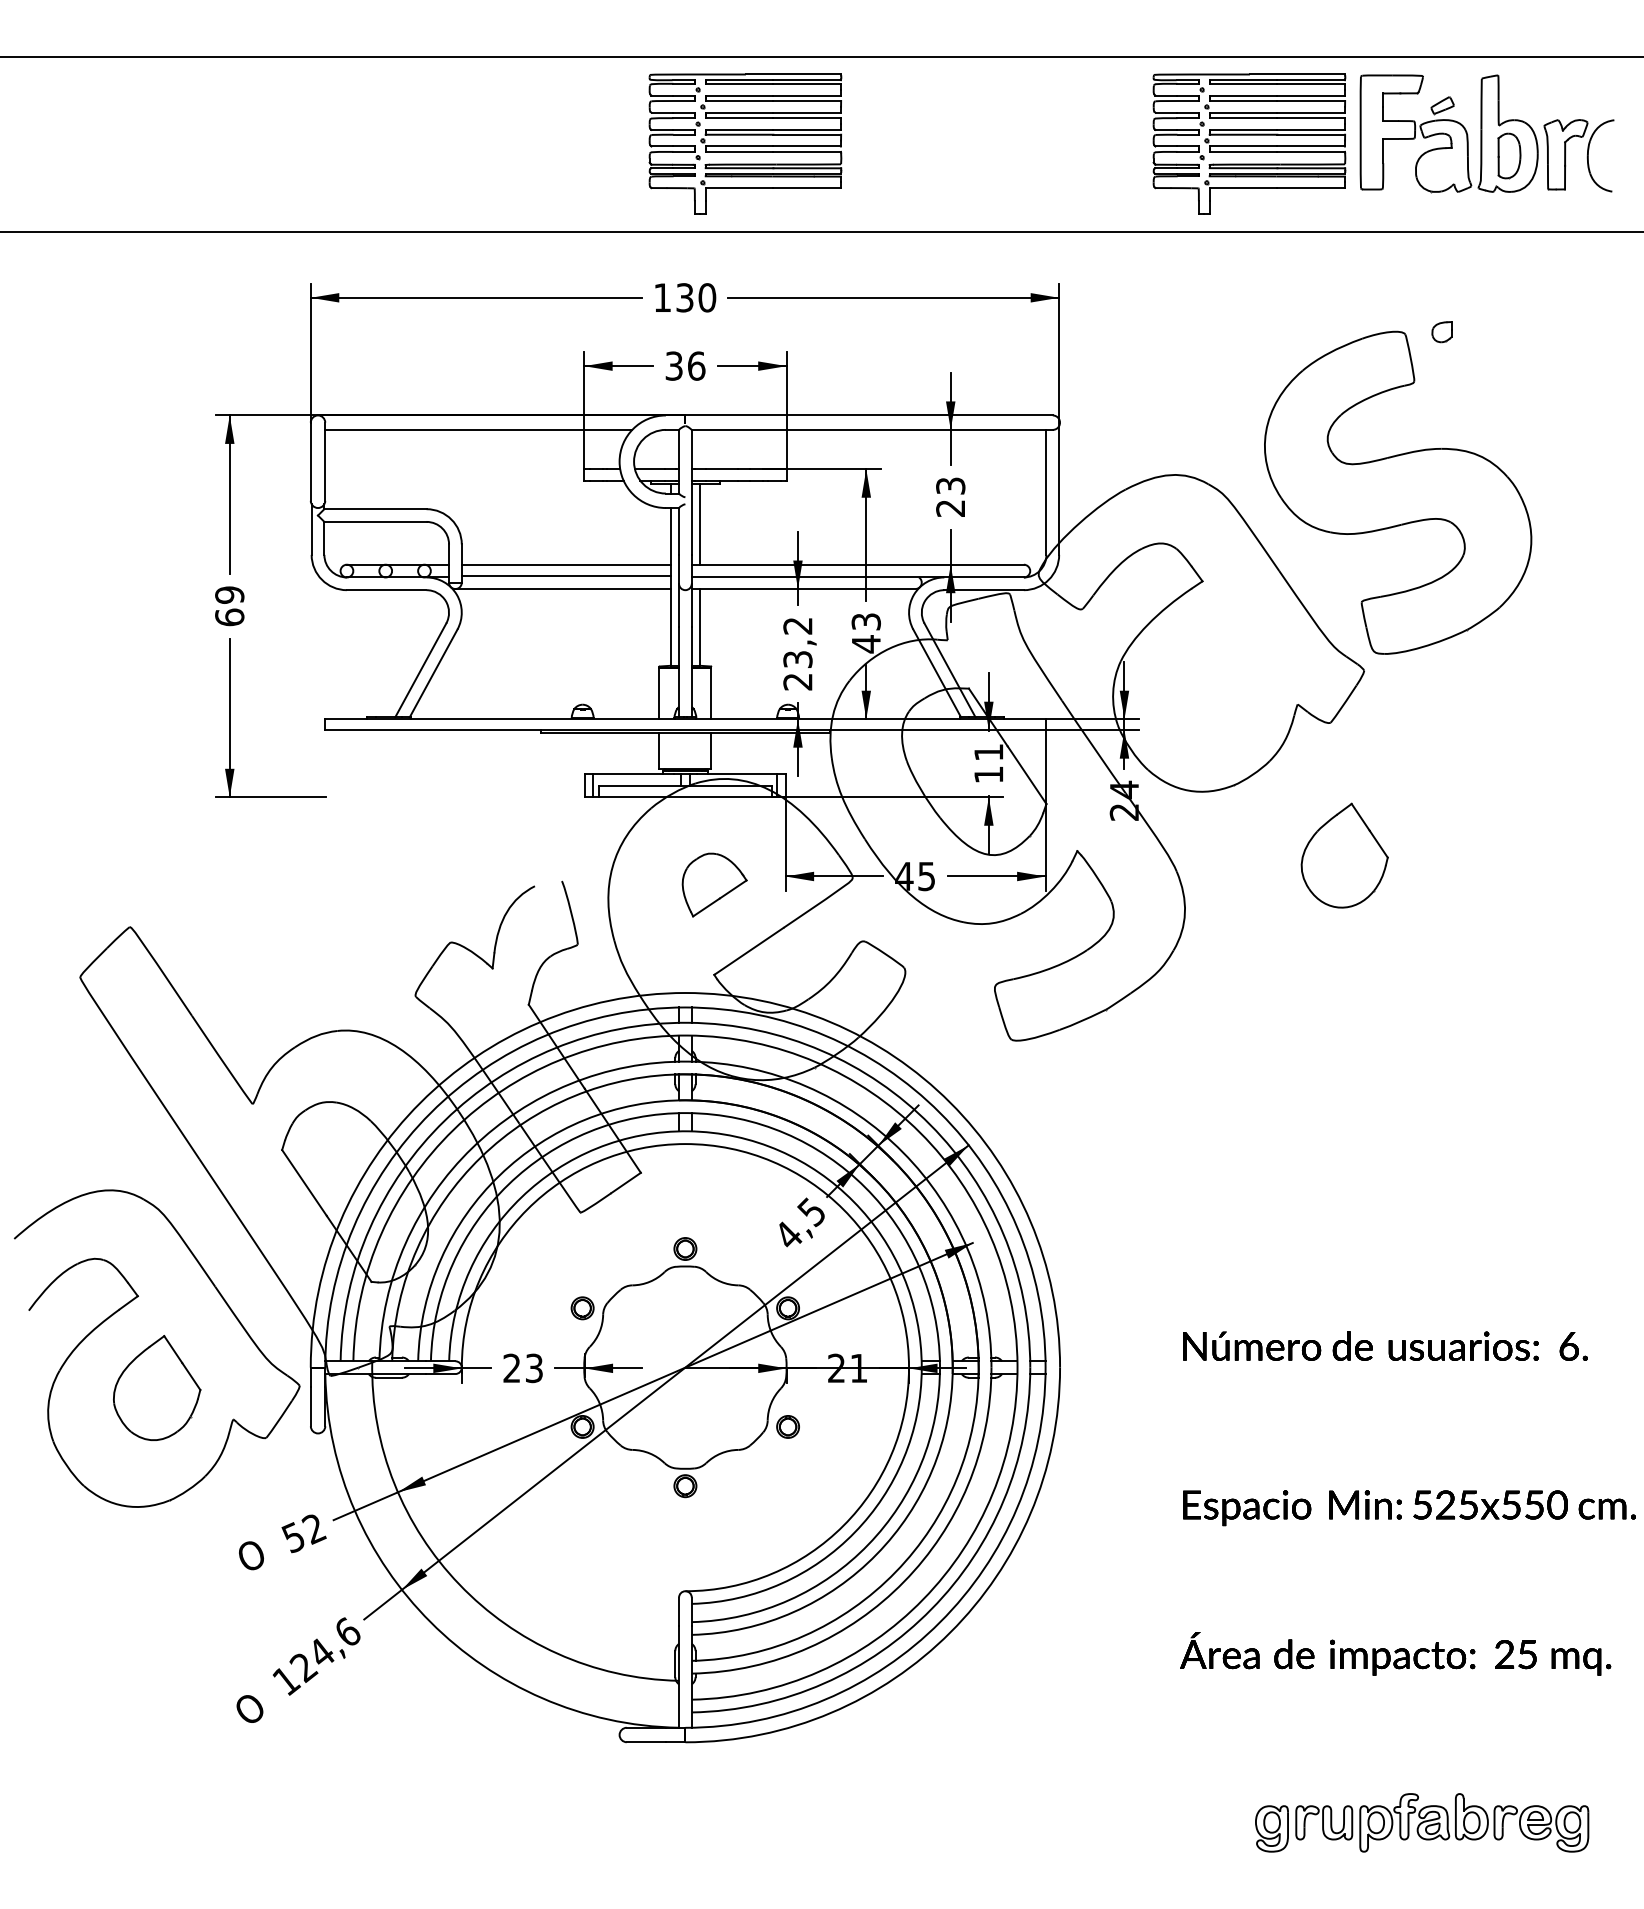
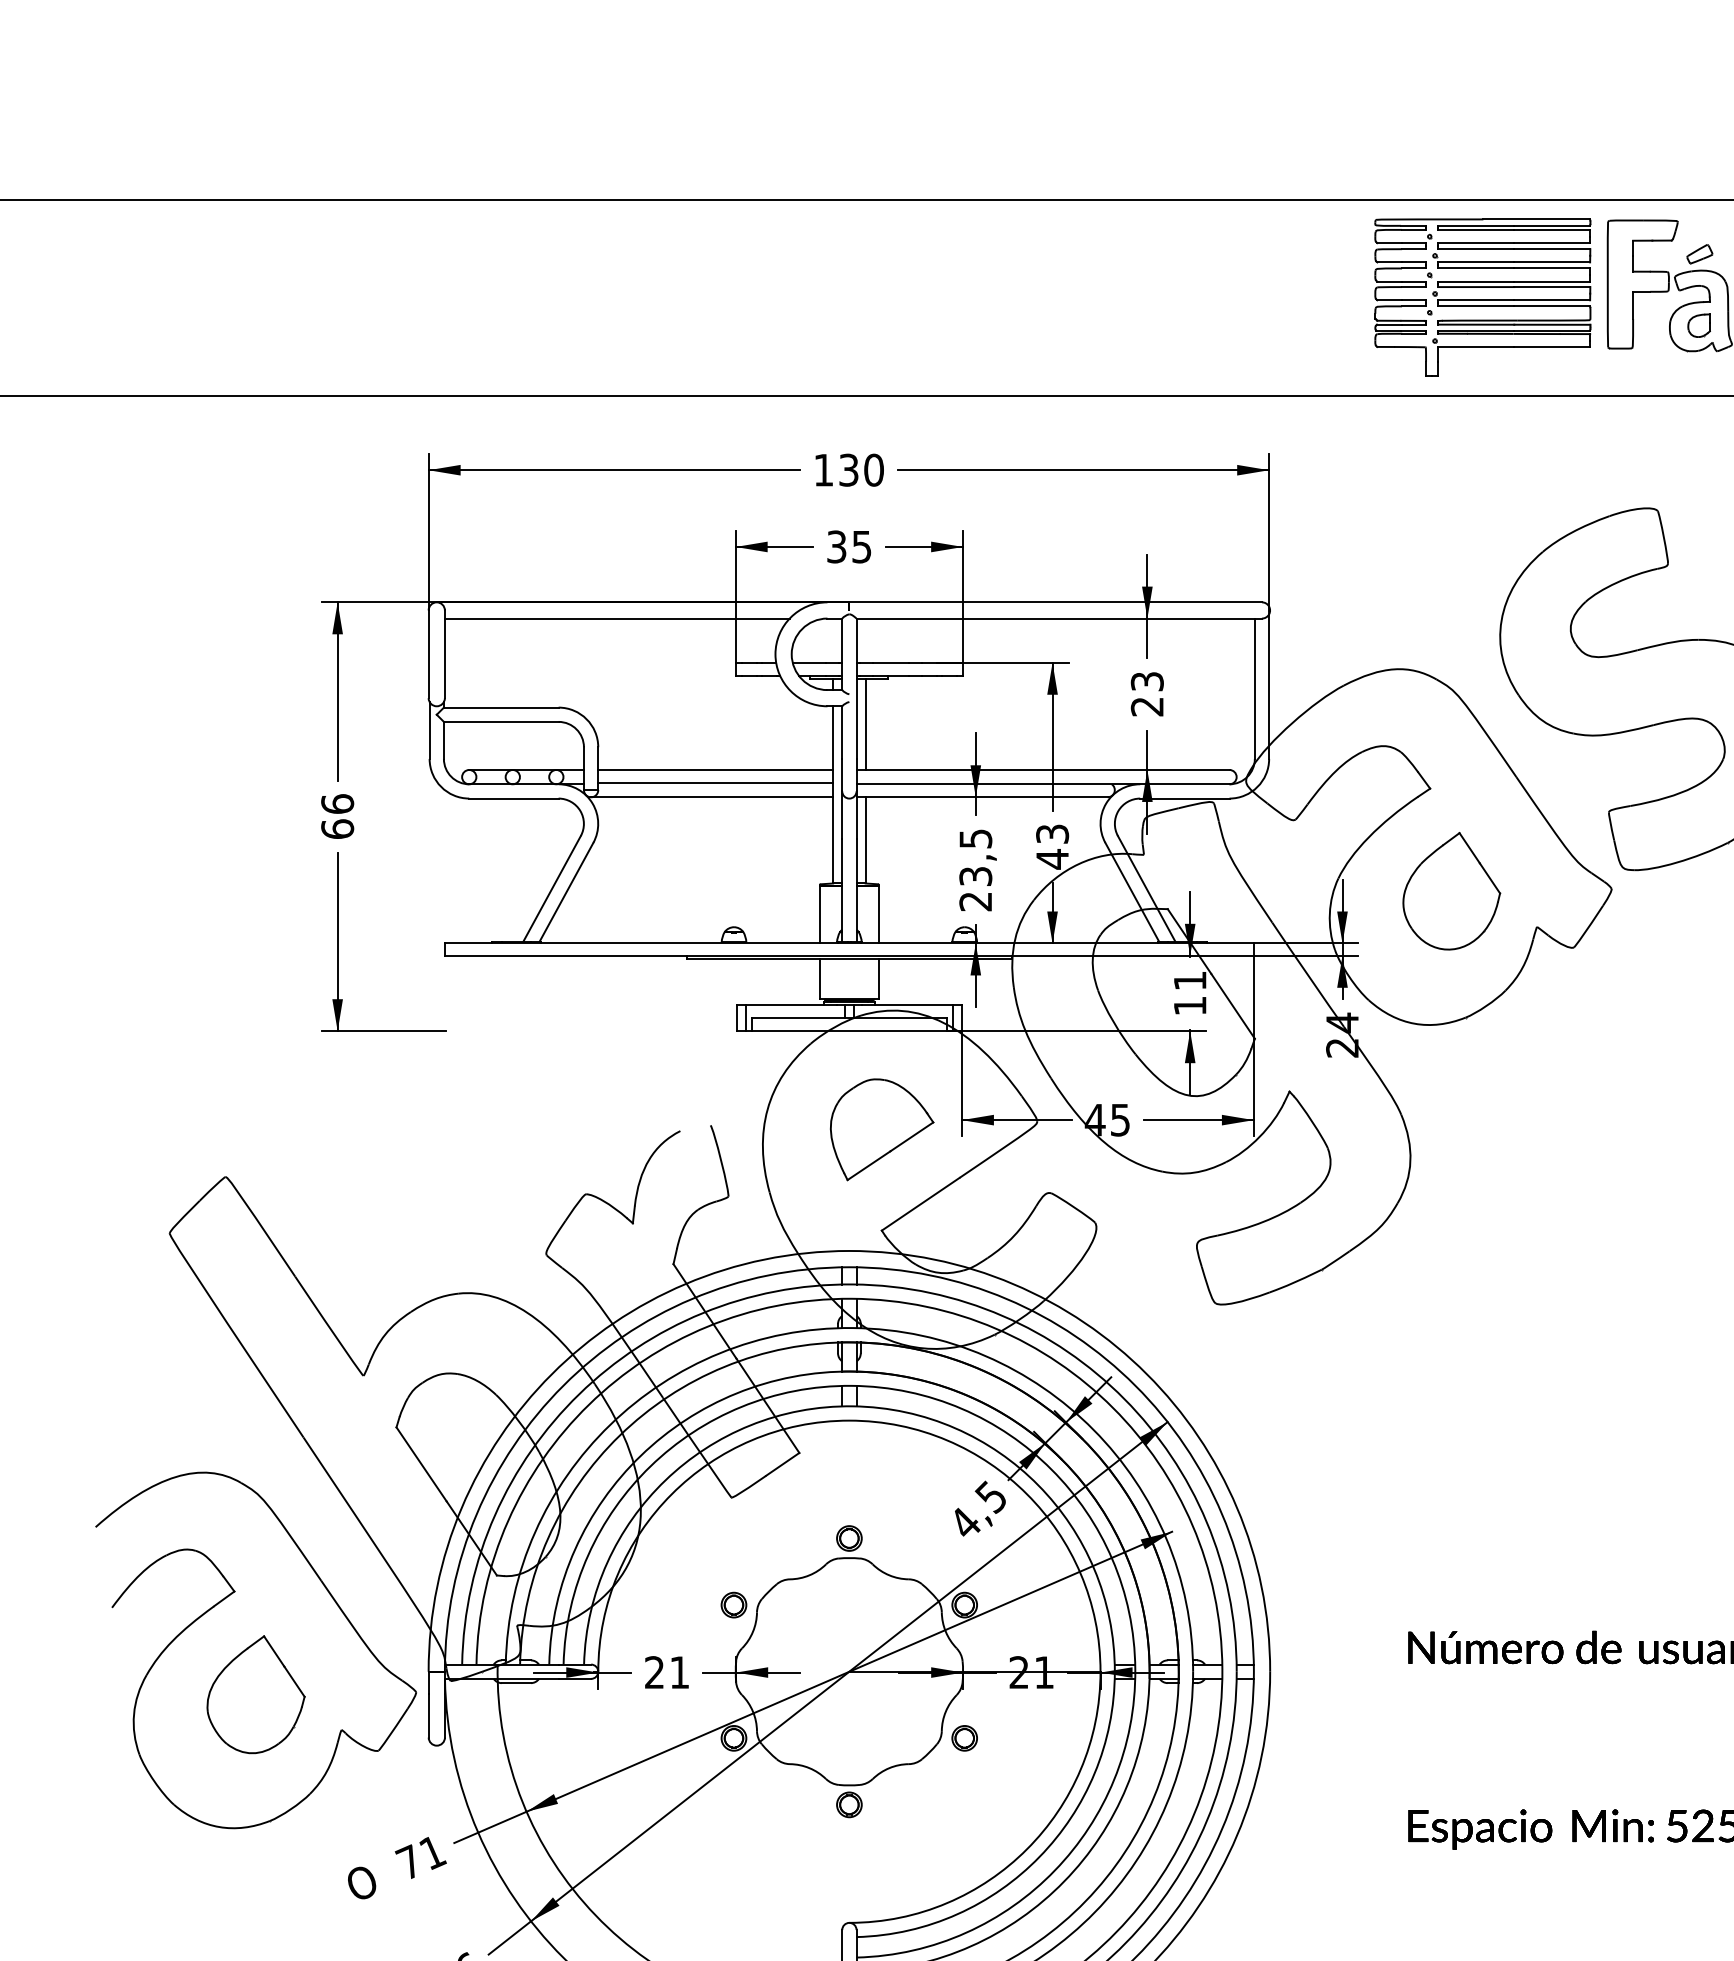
part: (745, 143) -> (916, 296), removed
part: (1441, 332) -> (1698, 326), moved
text: (696, 365) -> (861, 546), 36 -> 35
text: (229, 594) -> (337, 803), 69 -> 66
text: (797, 626) -> (975, 839), 23,2 -> 23,5
part: (1344, 855) -> (1451, 891), moved
part: (714, 884) -> (882, 1129), size x1.43
text: (534, 1368) -> (679, 1672), 23 -> 21
text: (303, 1533) -> (420, 1858), 52 -> 71

